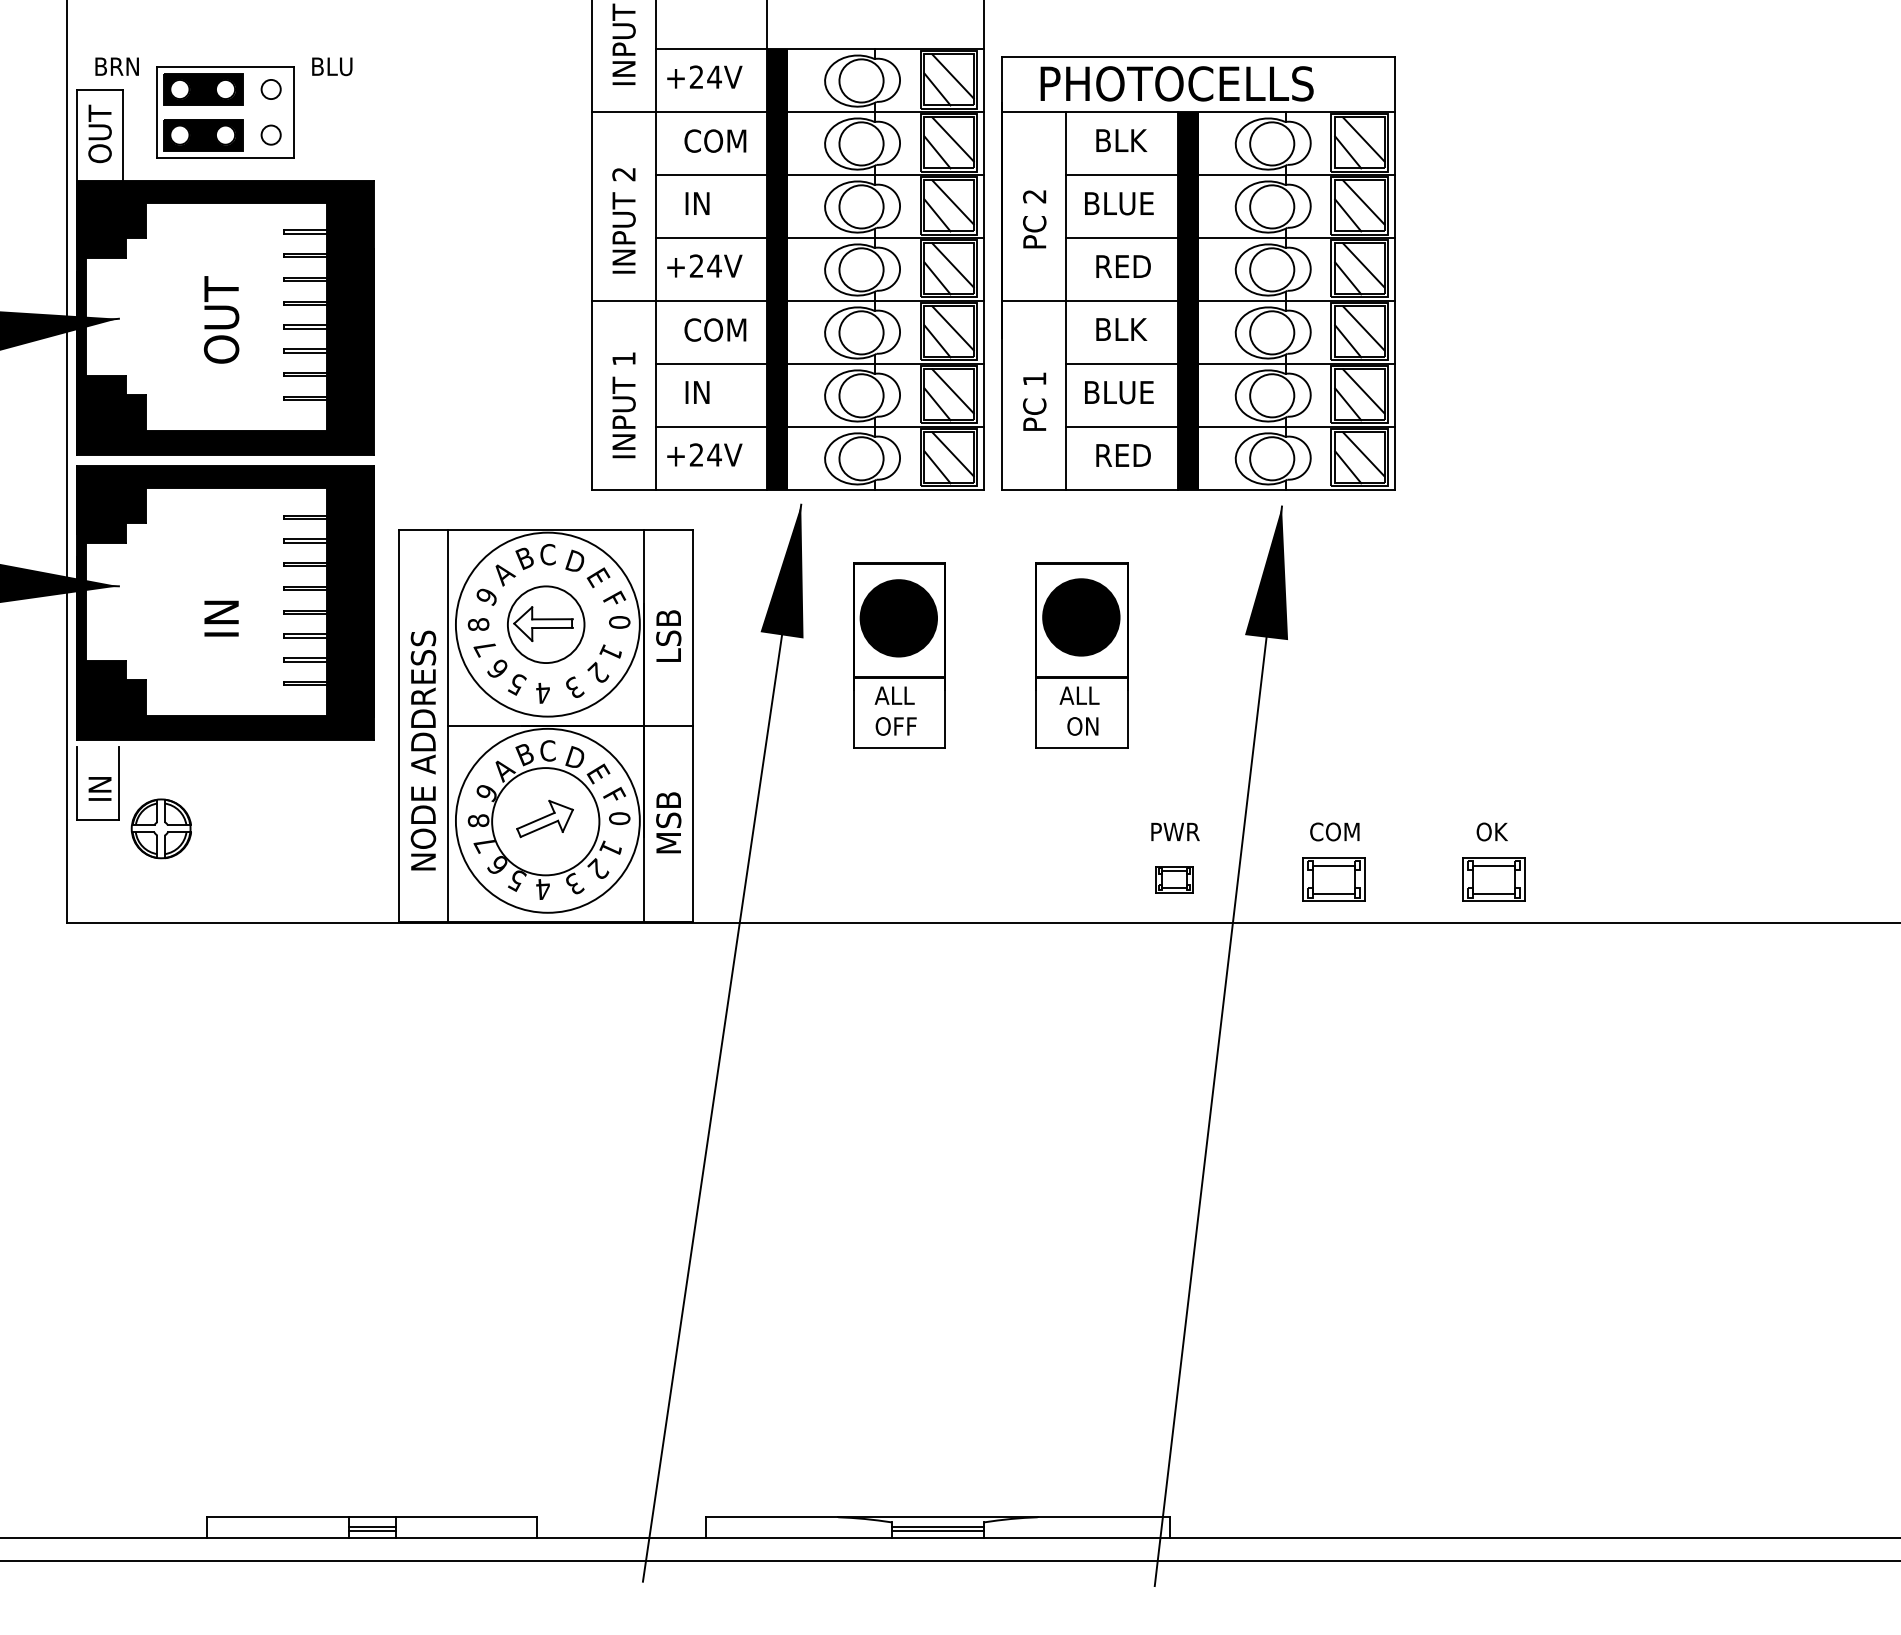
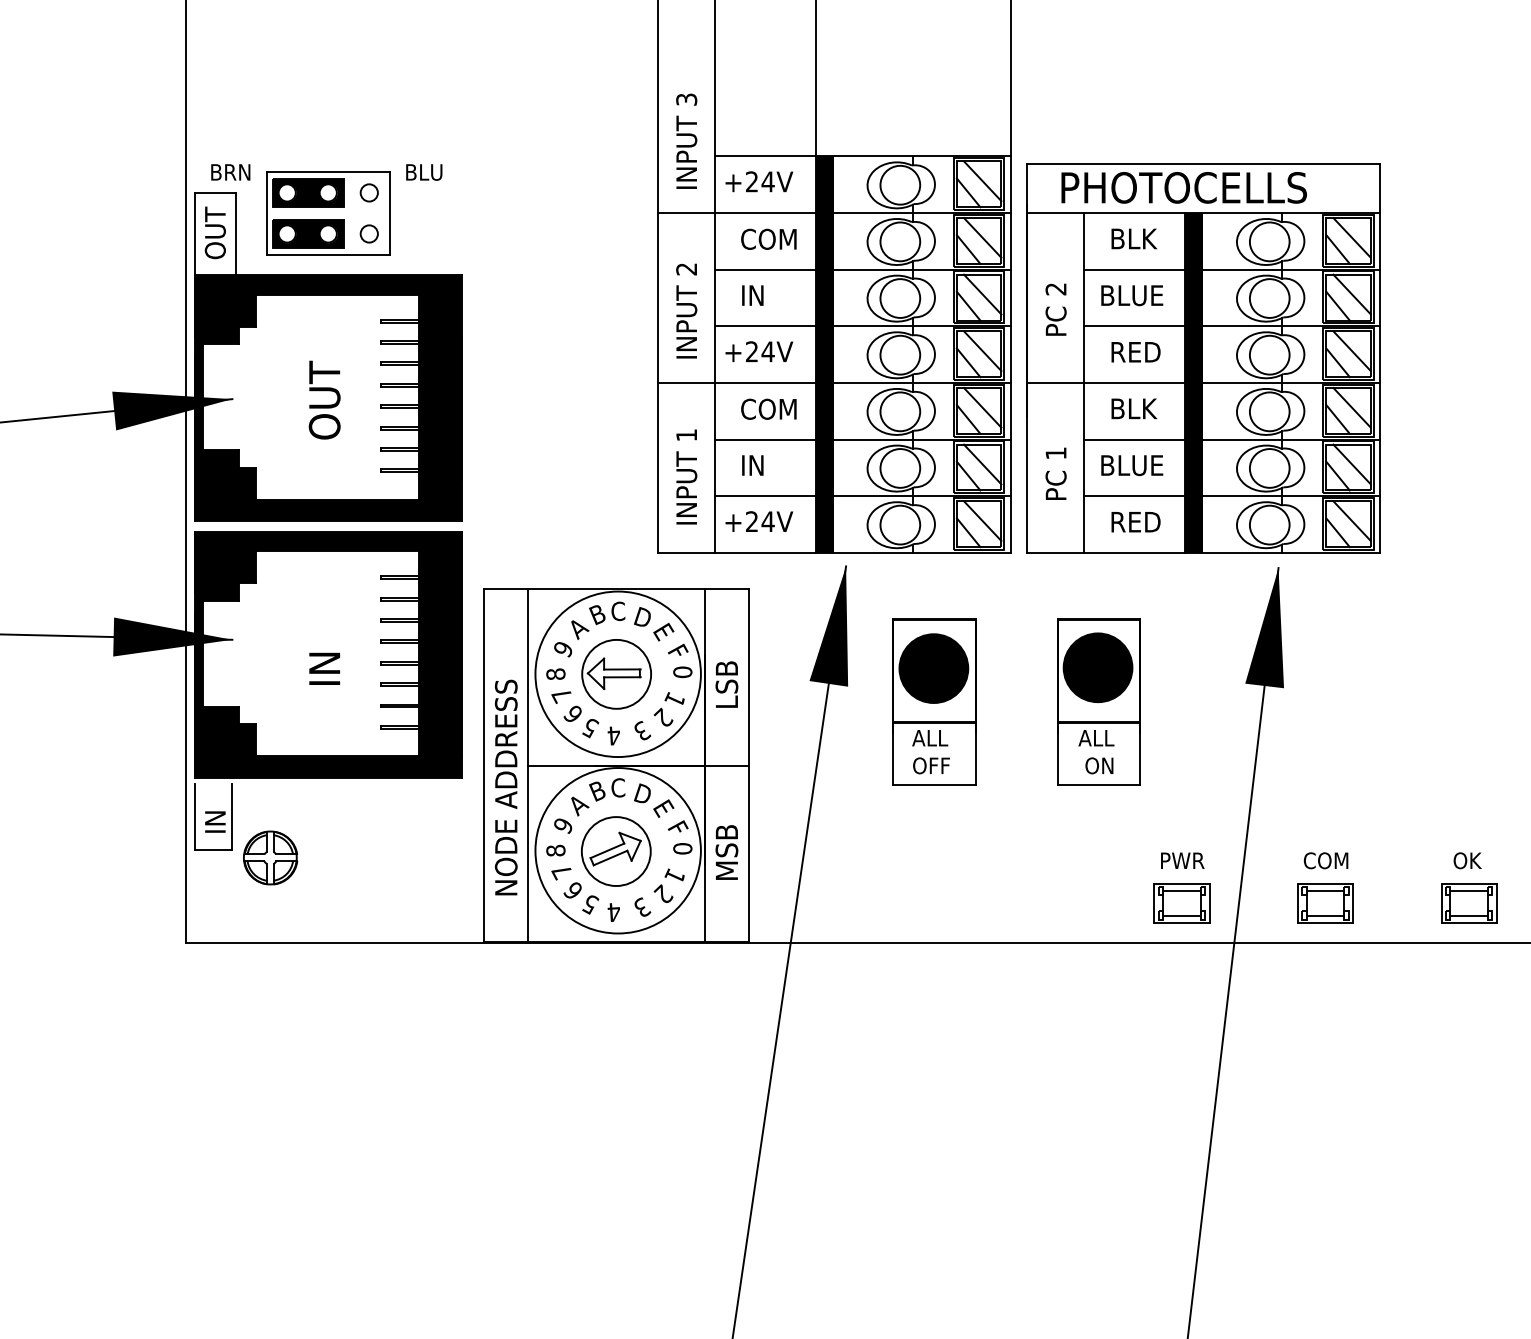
circle: (545, 821) -> (616, 851), size x0.71
part: (1174, 879) -> (1181, 903), size x1.67

